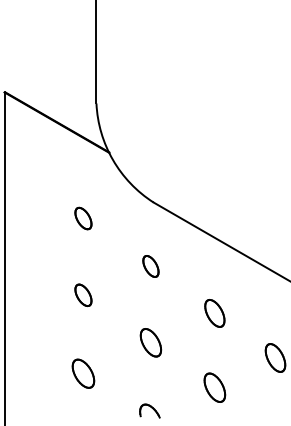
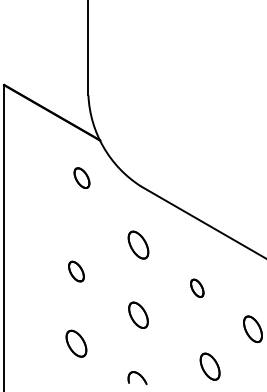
part: (83, 218) -> (82, 178), moved
part: (150, 266) -> (138, 245), size x1.4
part: (214, 313) -> (196, 288), size x0.7
part: (214, 387) -> (209, 366), moved

